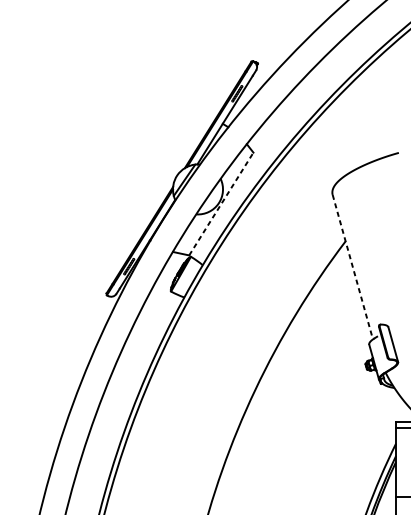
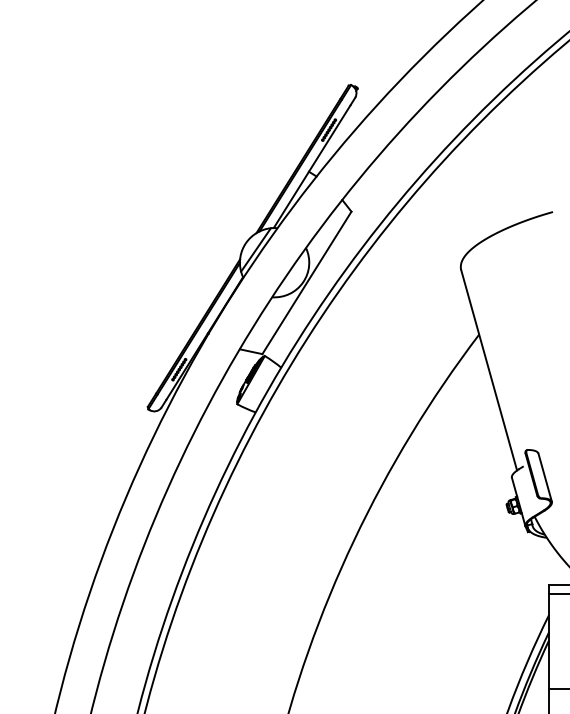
line: (221, 203) -> (306, 282), dashed -> solid
line: (353, 267) -> (489, 370), dashed -> solid

